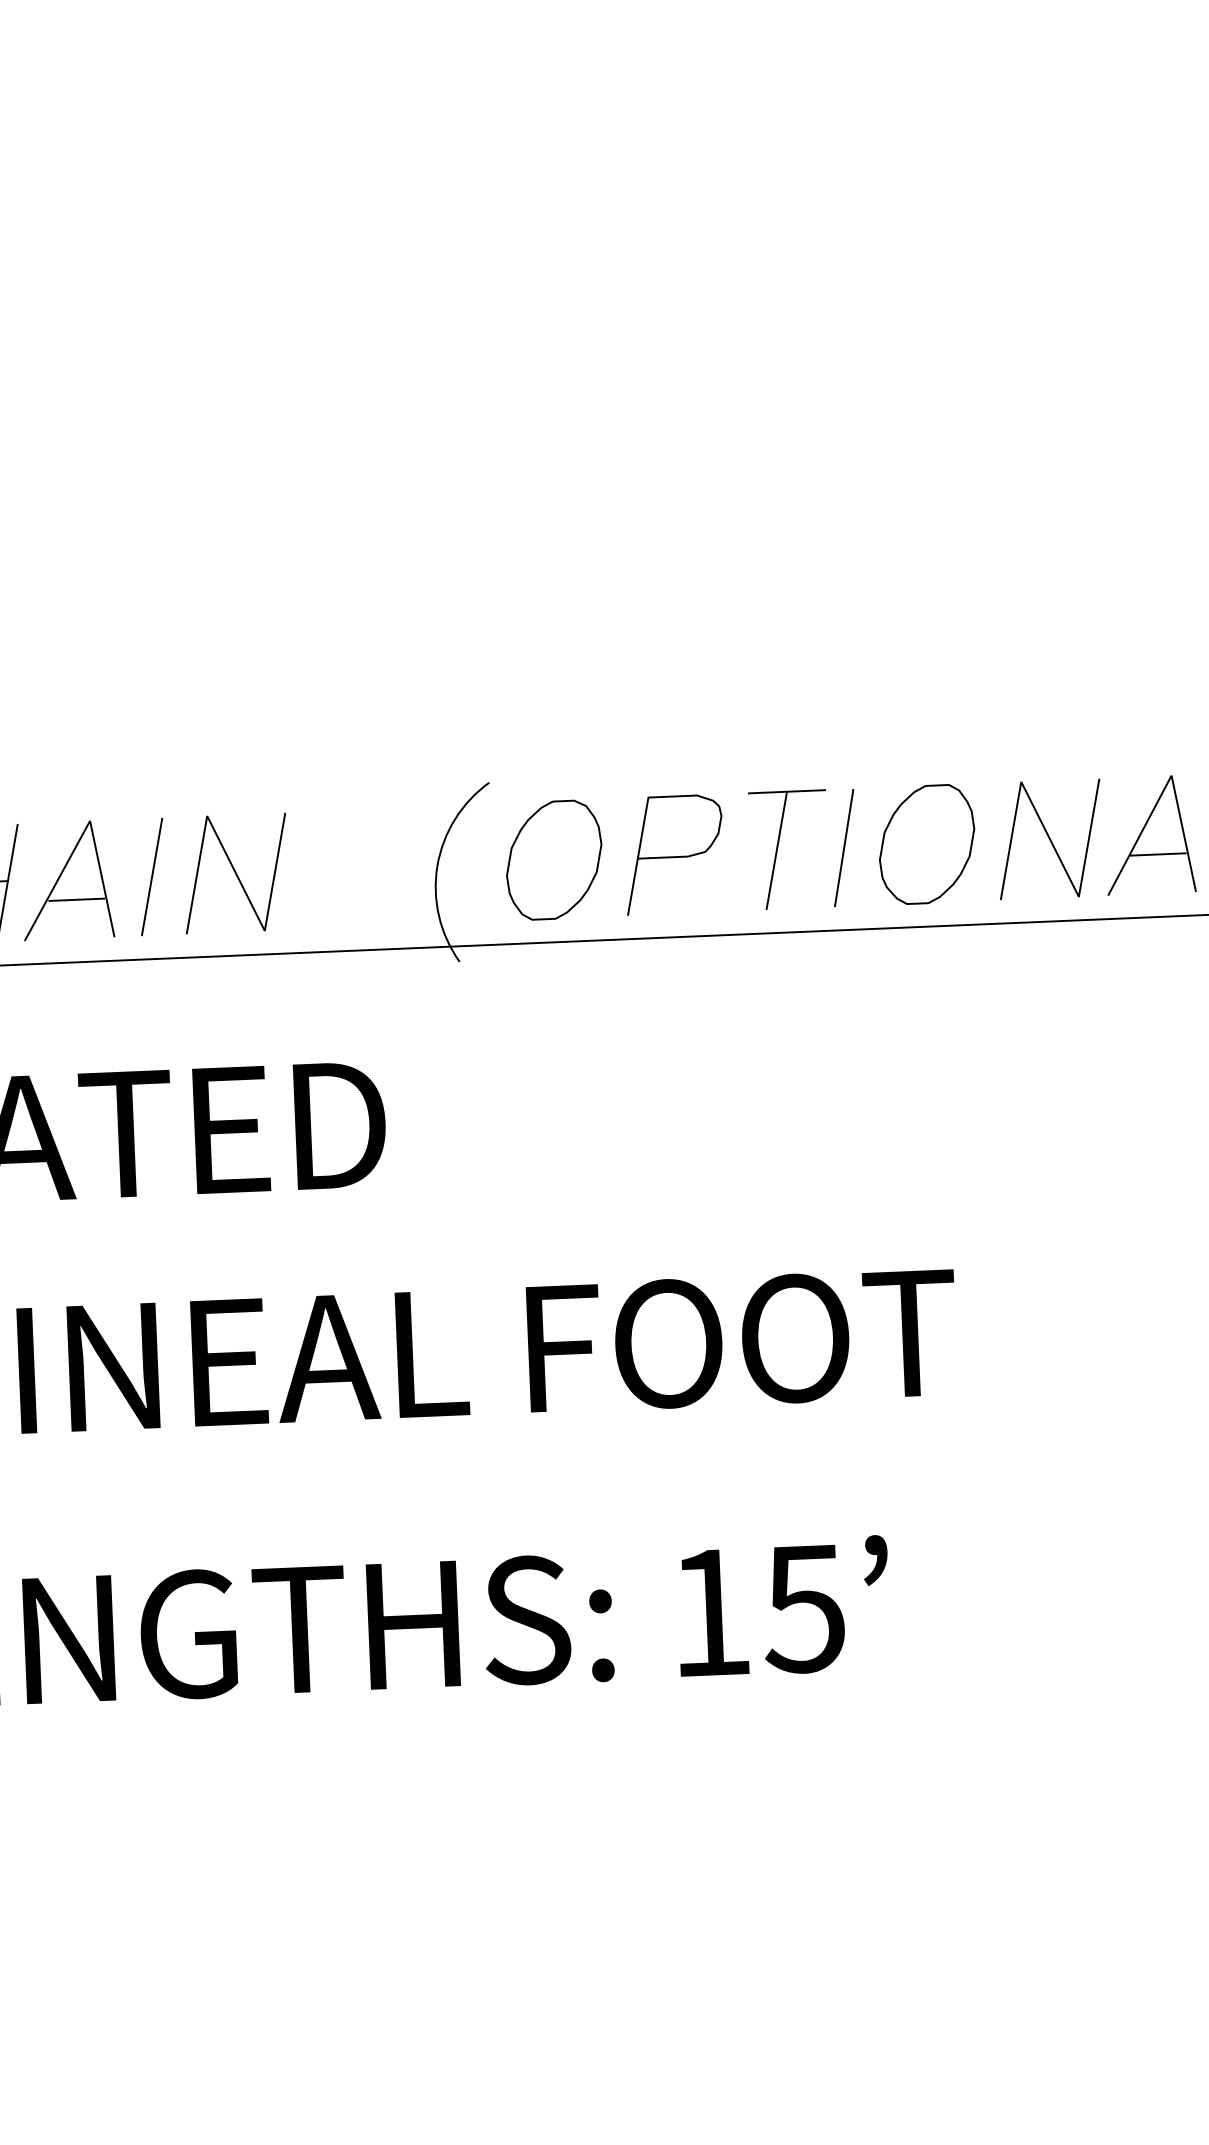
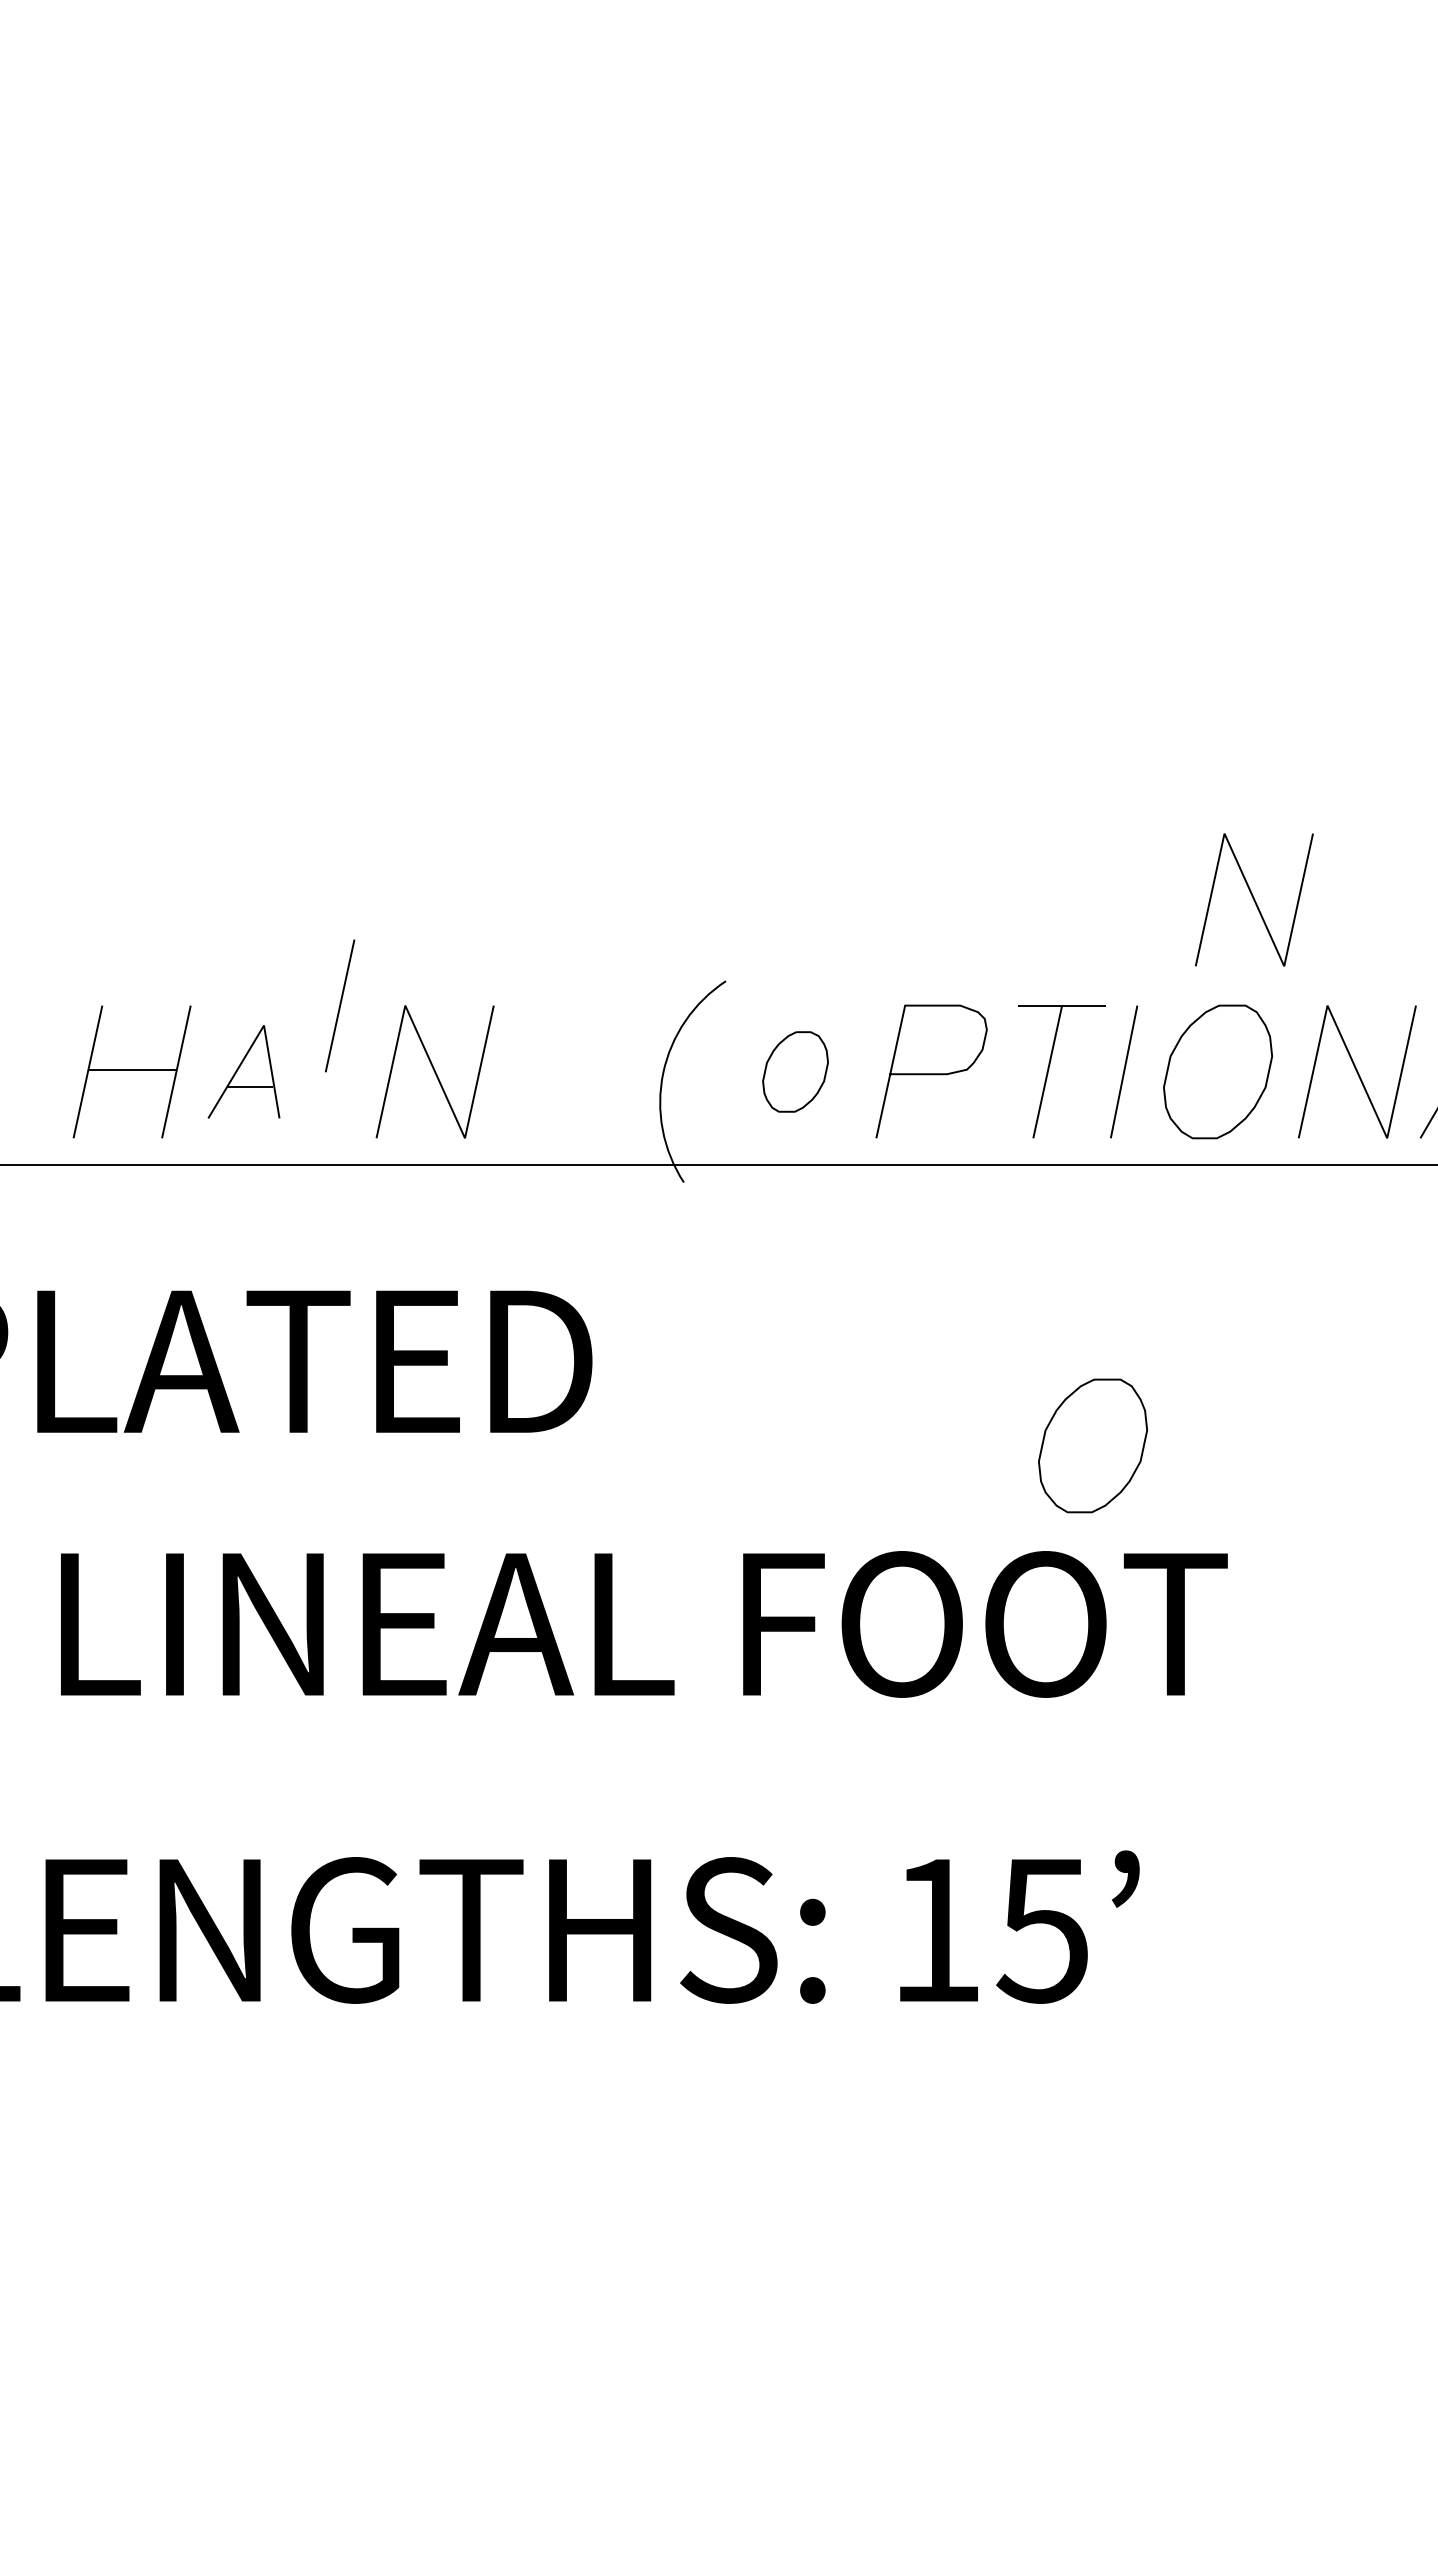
line: (952, 690) -> (1254, 899), added
part: (554, 859) -> (795, 1071), size x0.6
line: (152, 876) -> (340, 1005), moved
part: (66, 880) -> (243, 1071), size x0.7
part: (830, 1178) -> (1093, 1445), added

